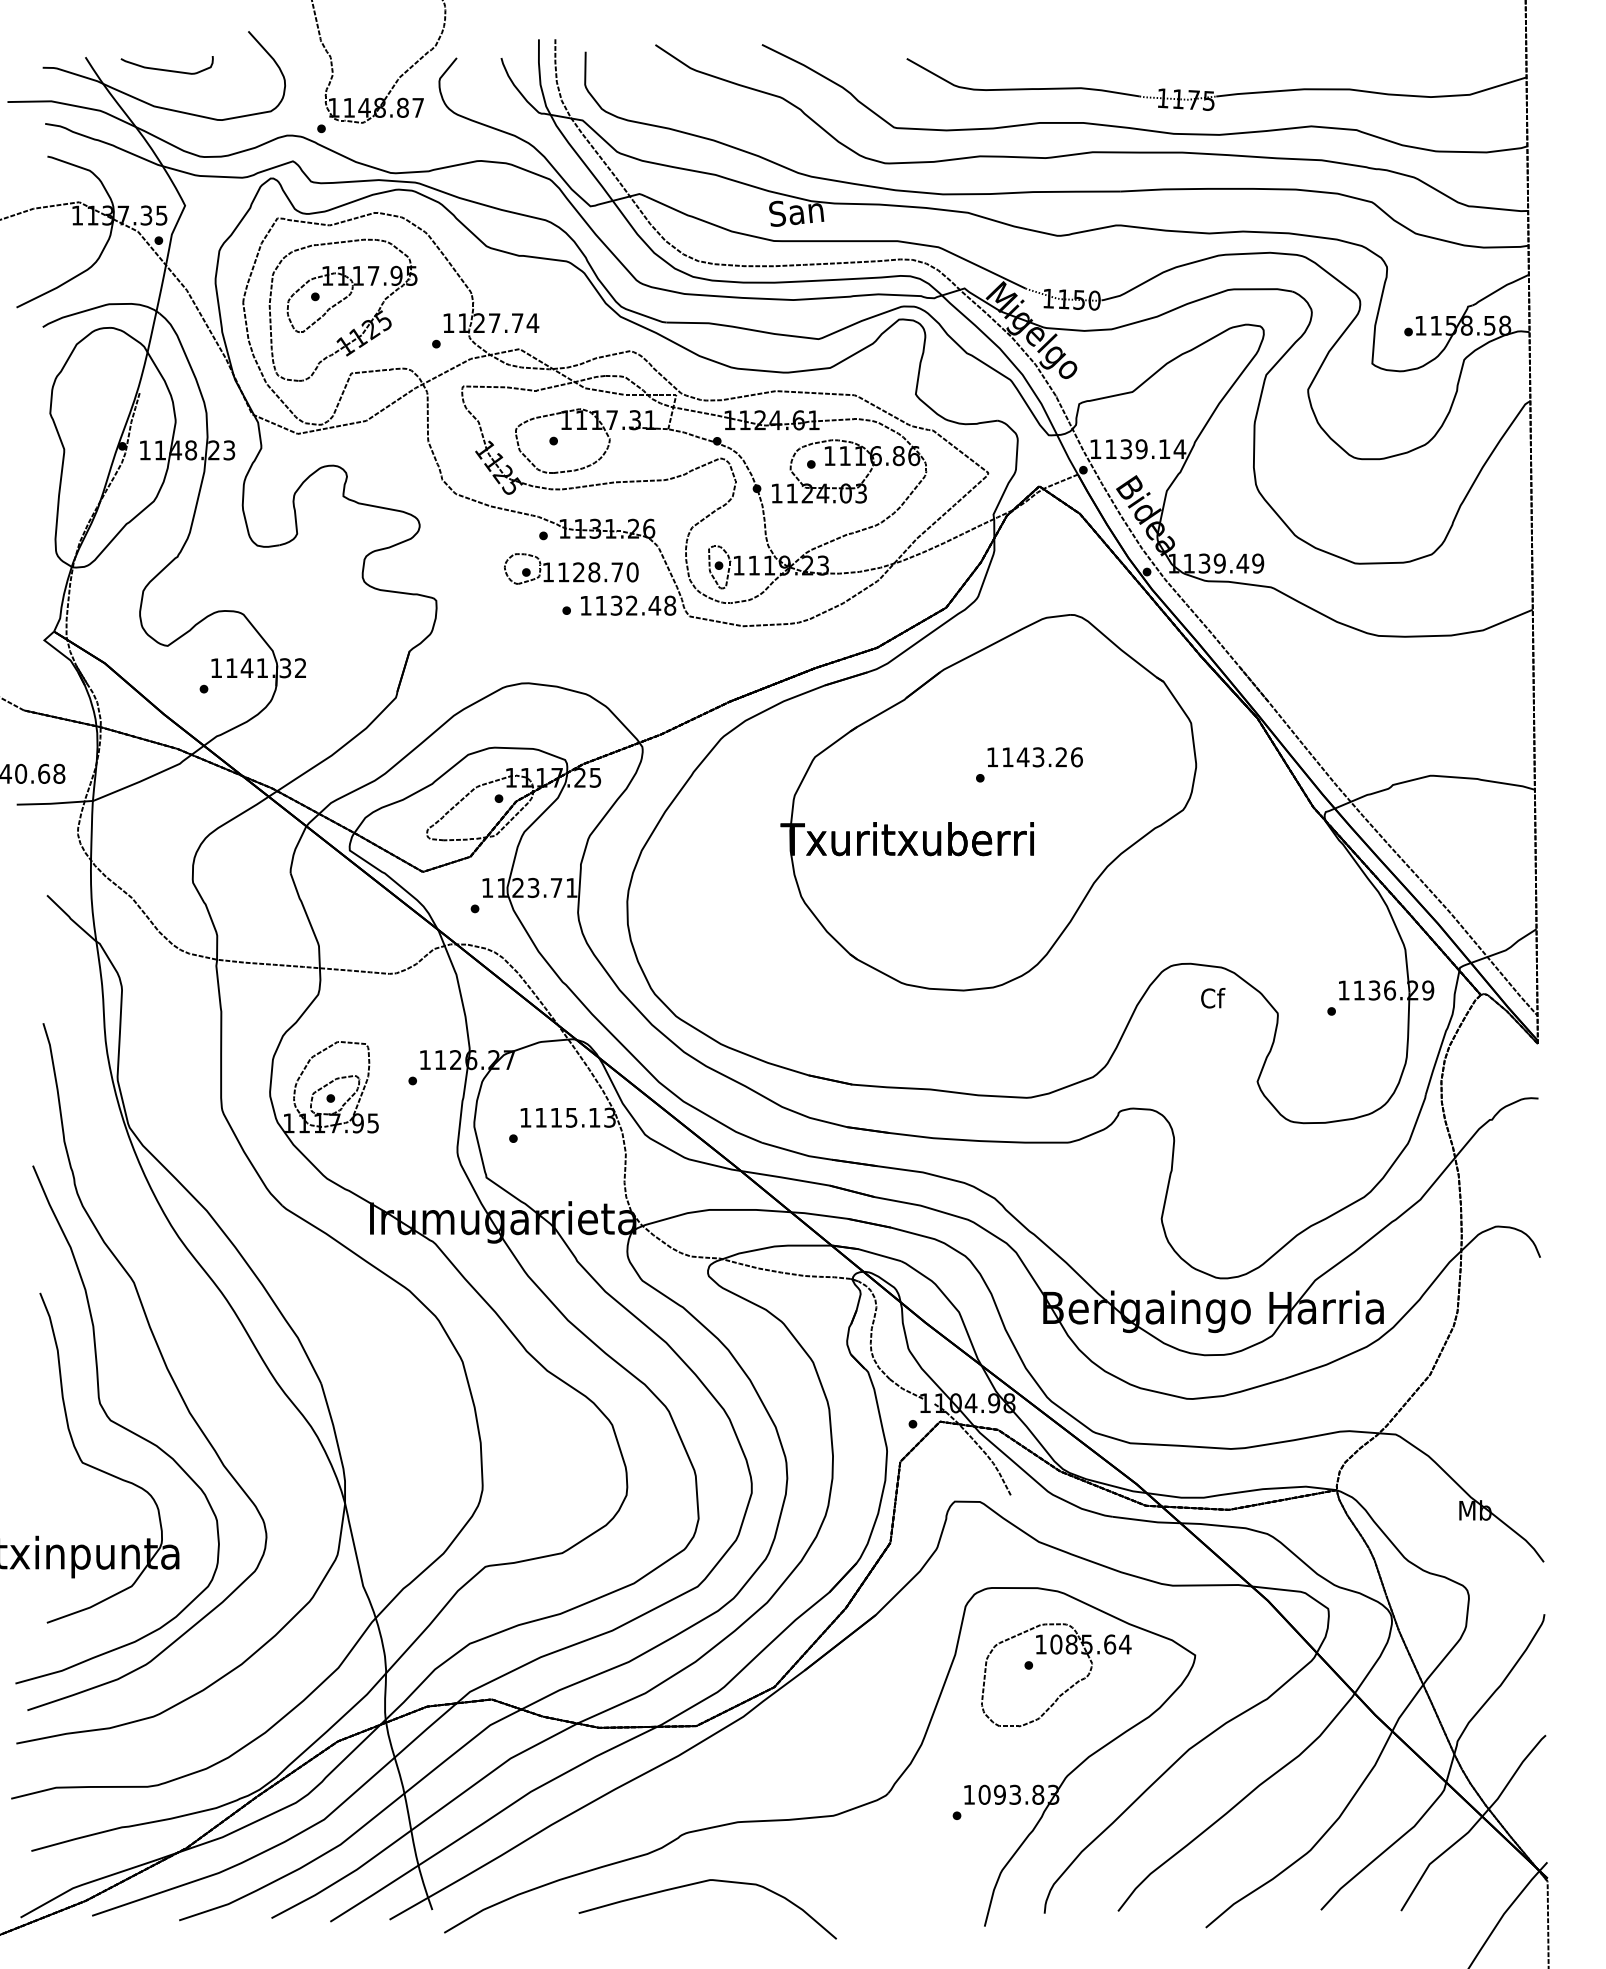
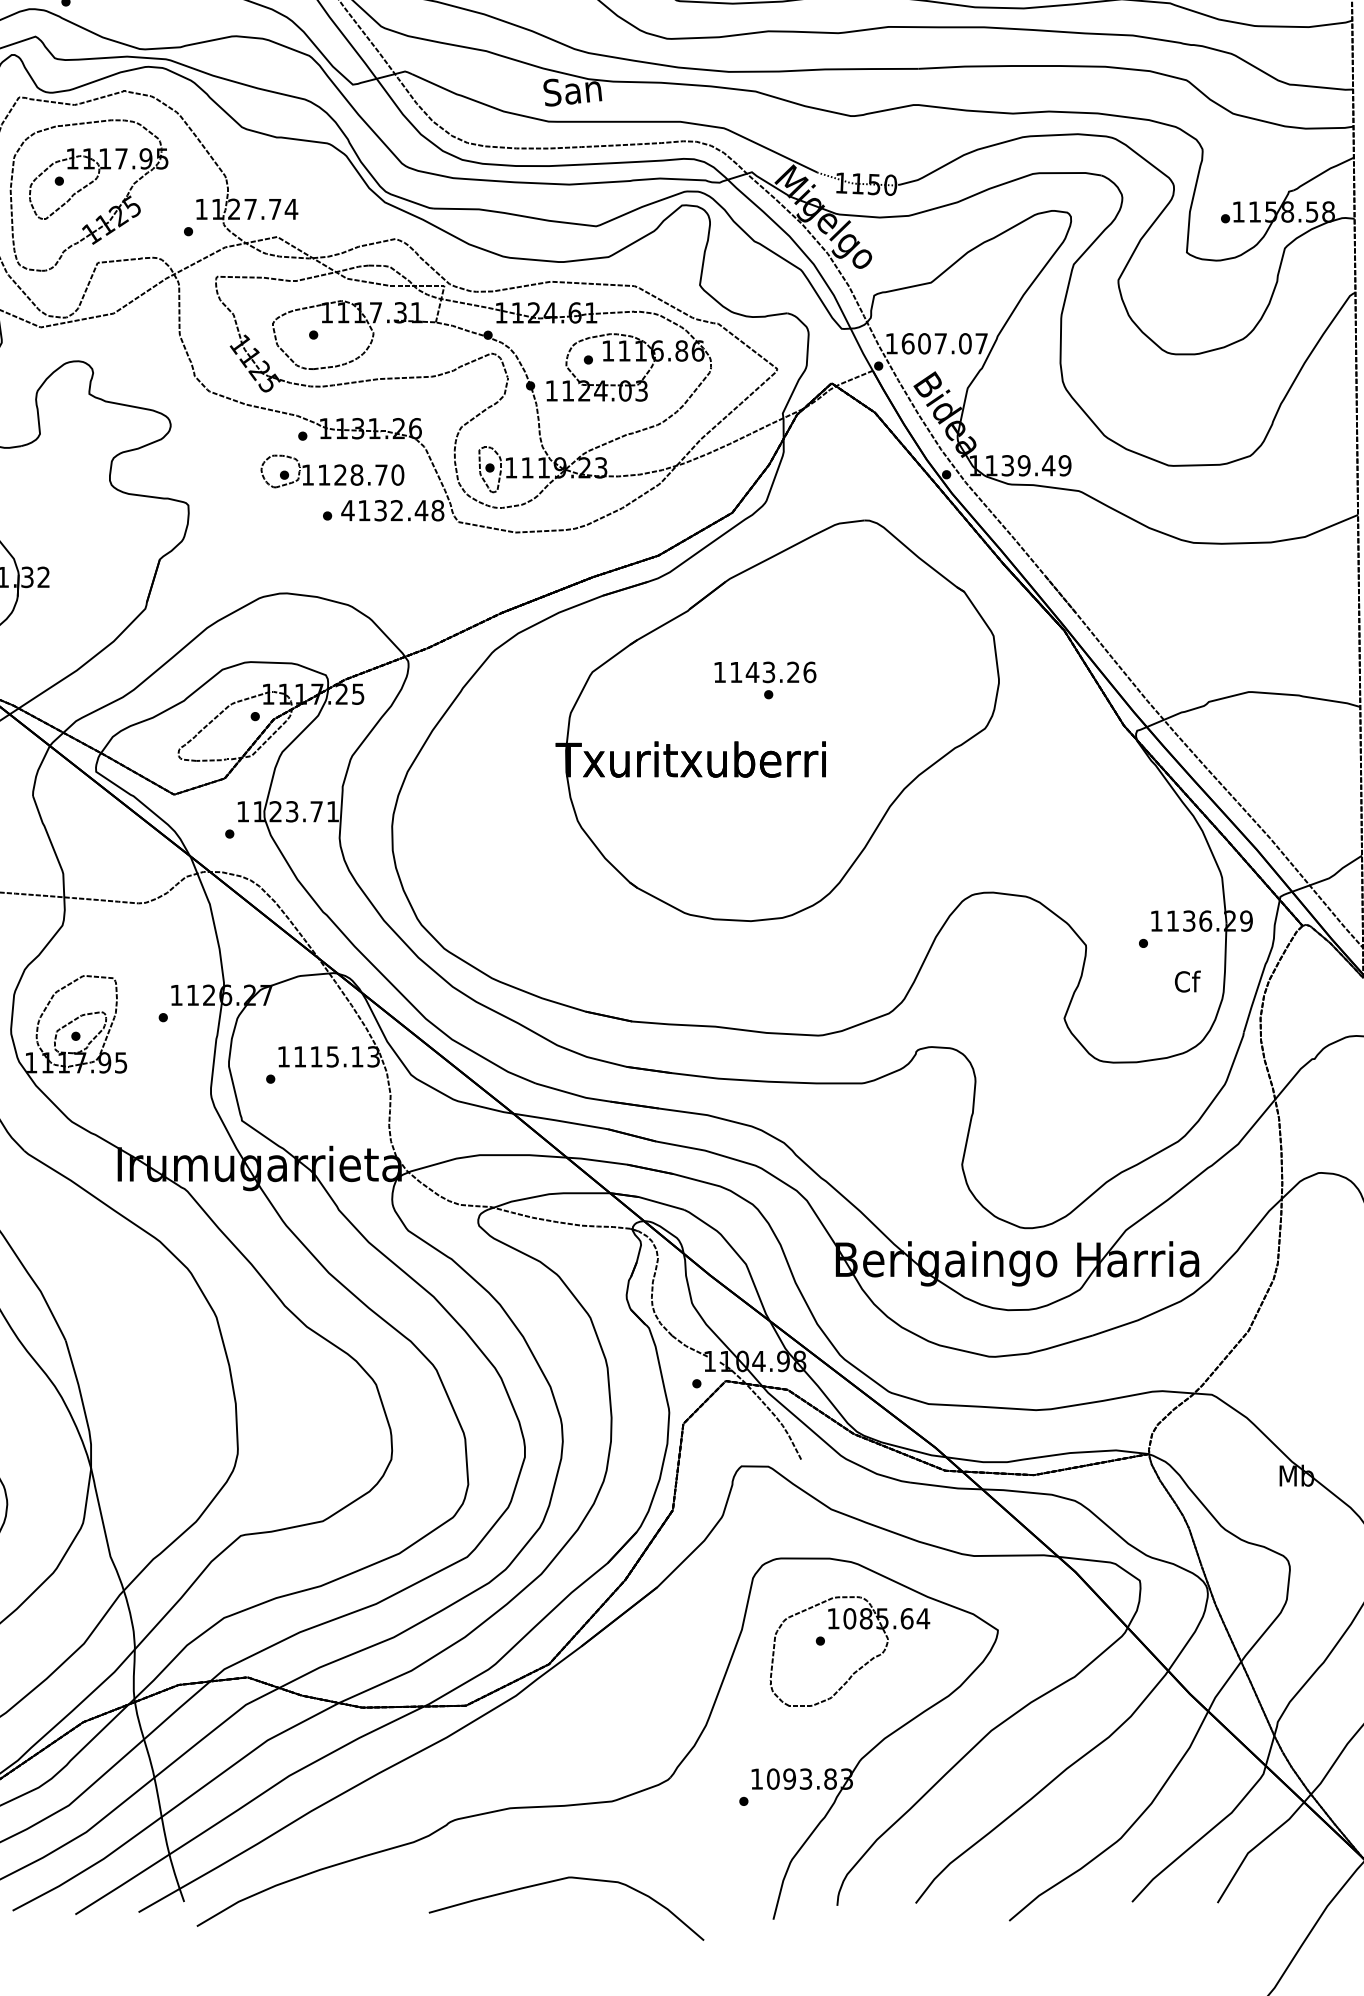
text: (1145, 449) -> (944, 344), 1139.14 -> 1607.07
text: (585, 605) -> (347, 510), 1132.48 -> 4132.48
text: (1034, 757) -> (764, 672), moved
text: (1213, 998) -> (1188, 981), moved
curve: (700, 1883) -> (558, 1881), moved

